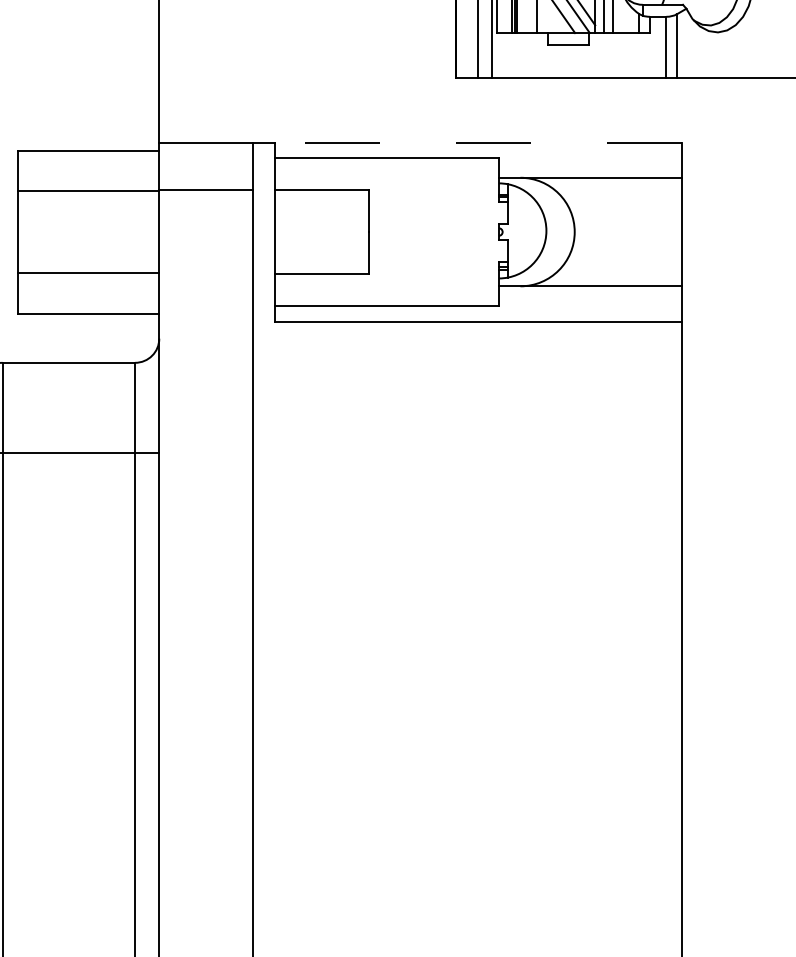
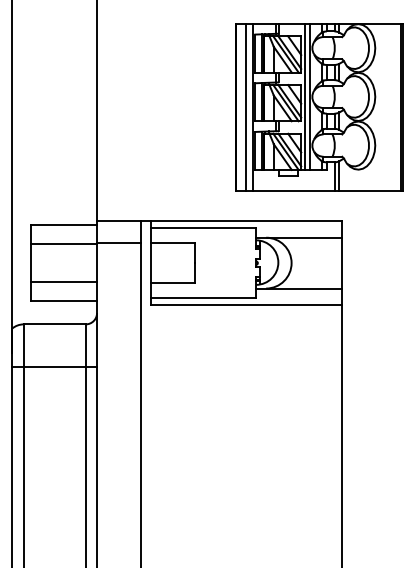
line: (478, 143) -> (246, 221), dashed -> solid

